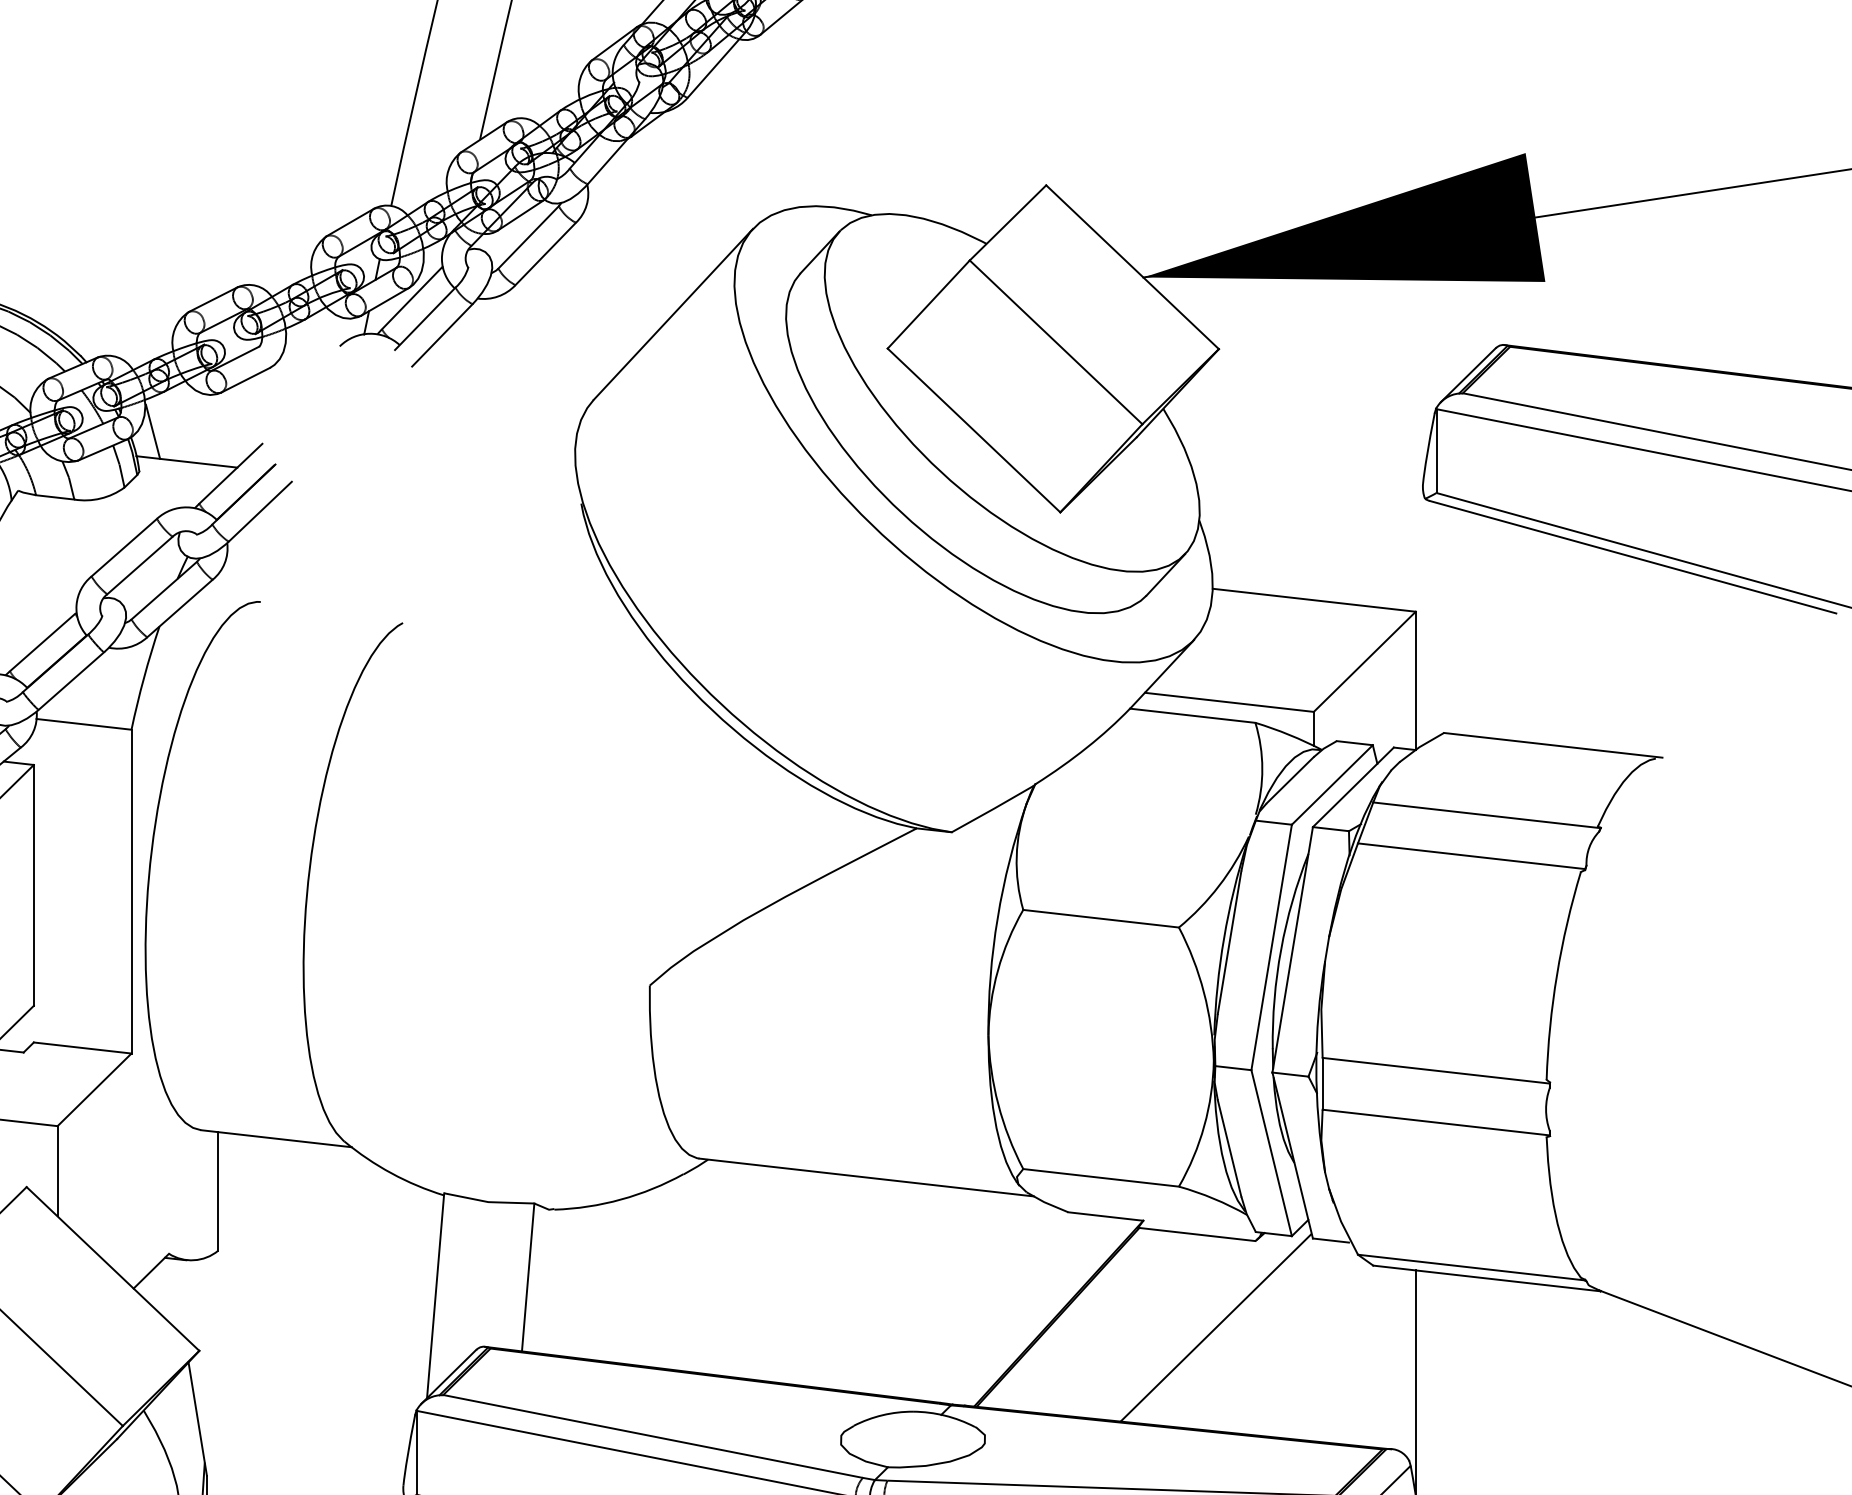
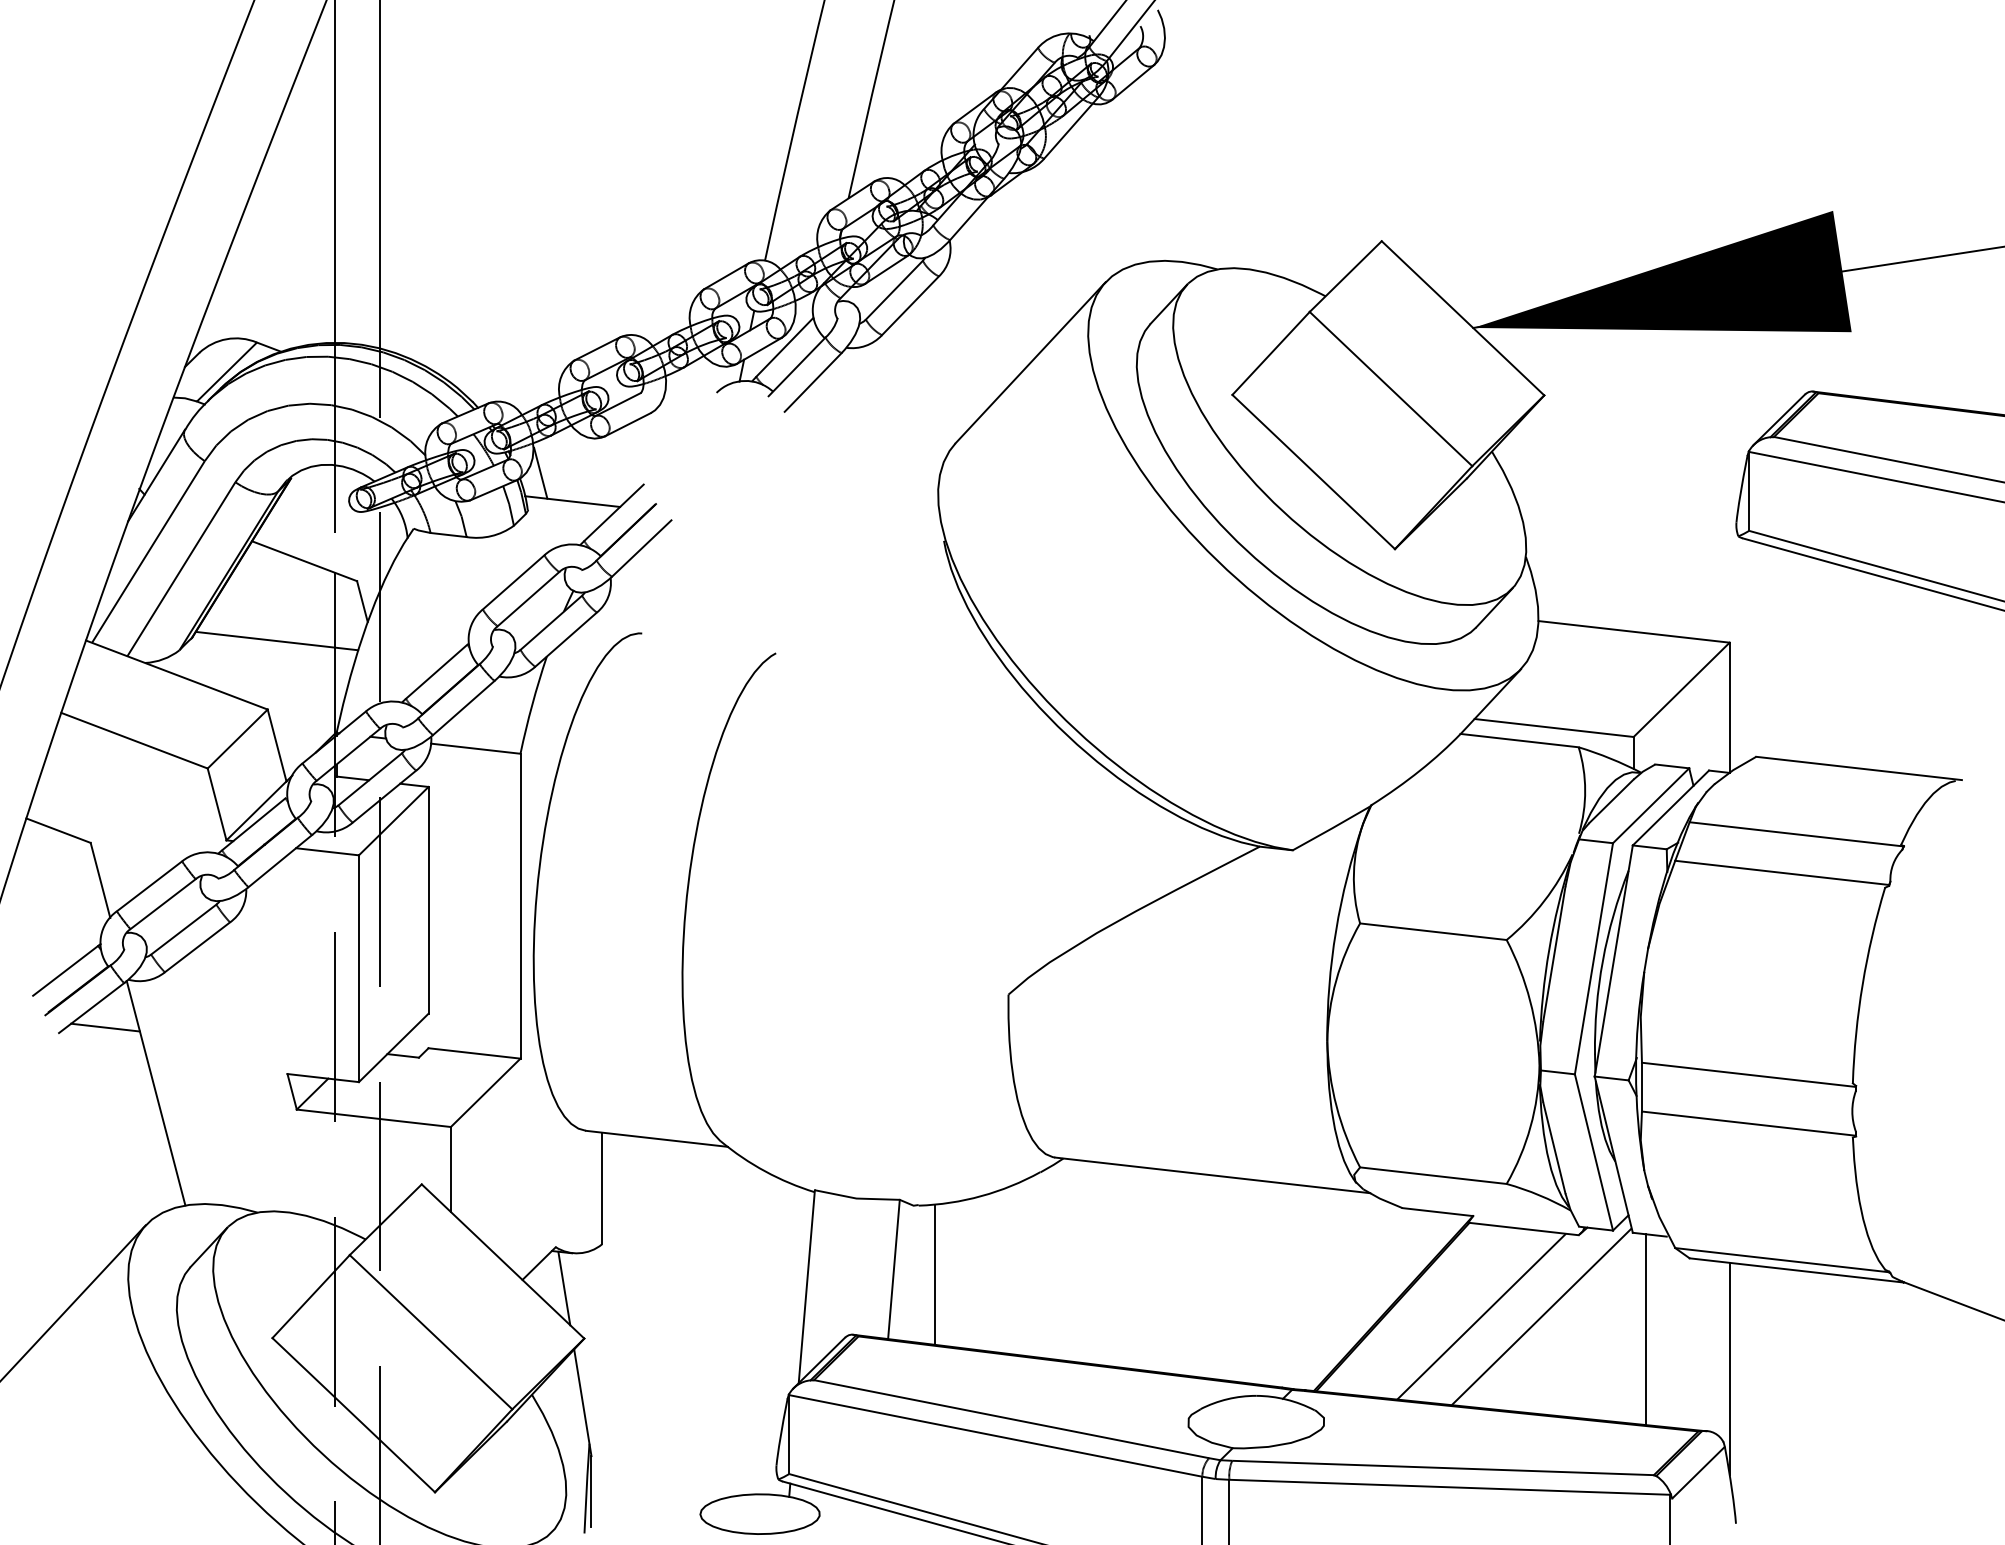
line: (571, 1282) -> (934, 1274), added
line: (178, 1297) -> (564, 1288), added
line: (1152, 1327) -> (1481, 1316), added
line: (1326, 1341) -> (1645, 1329), added

